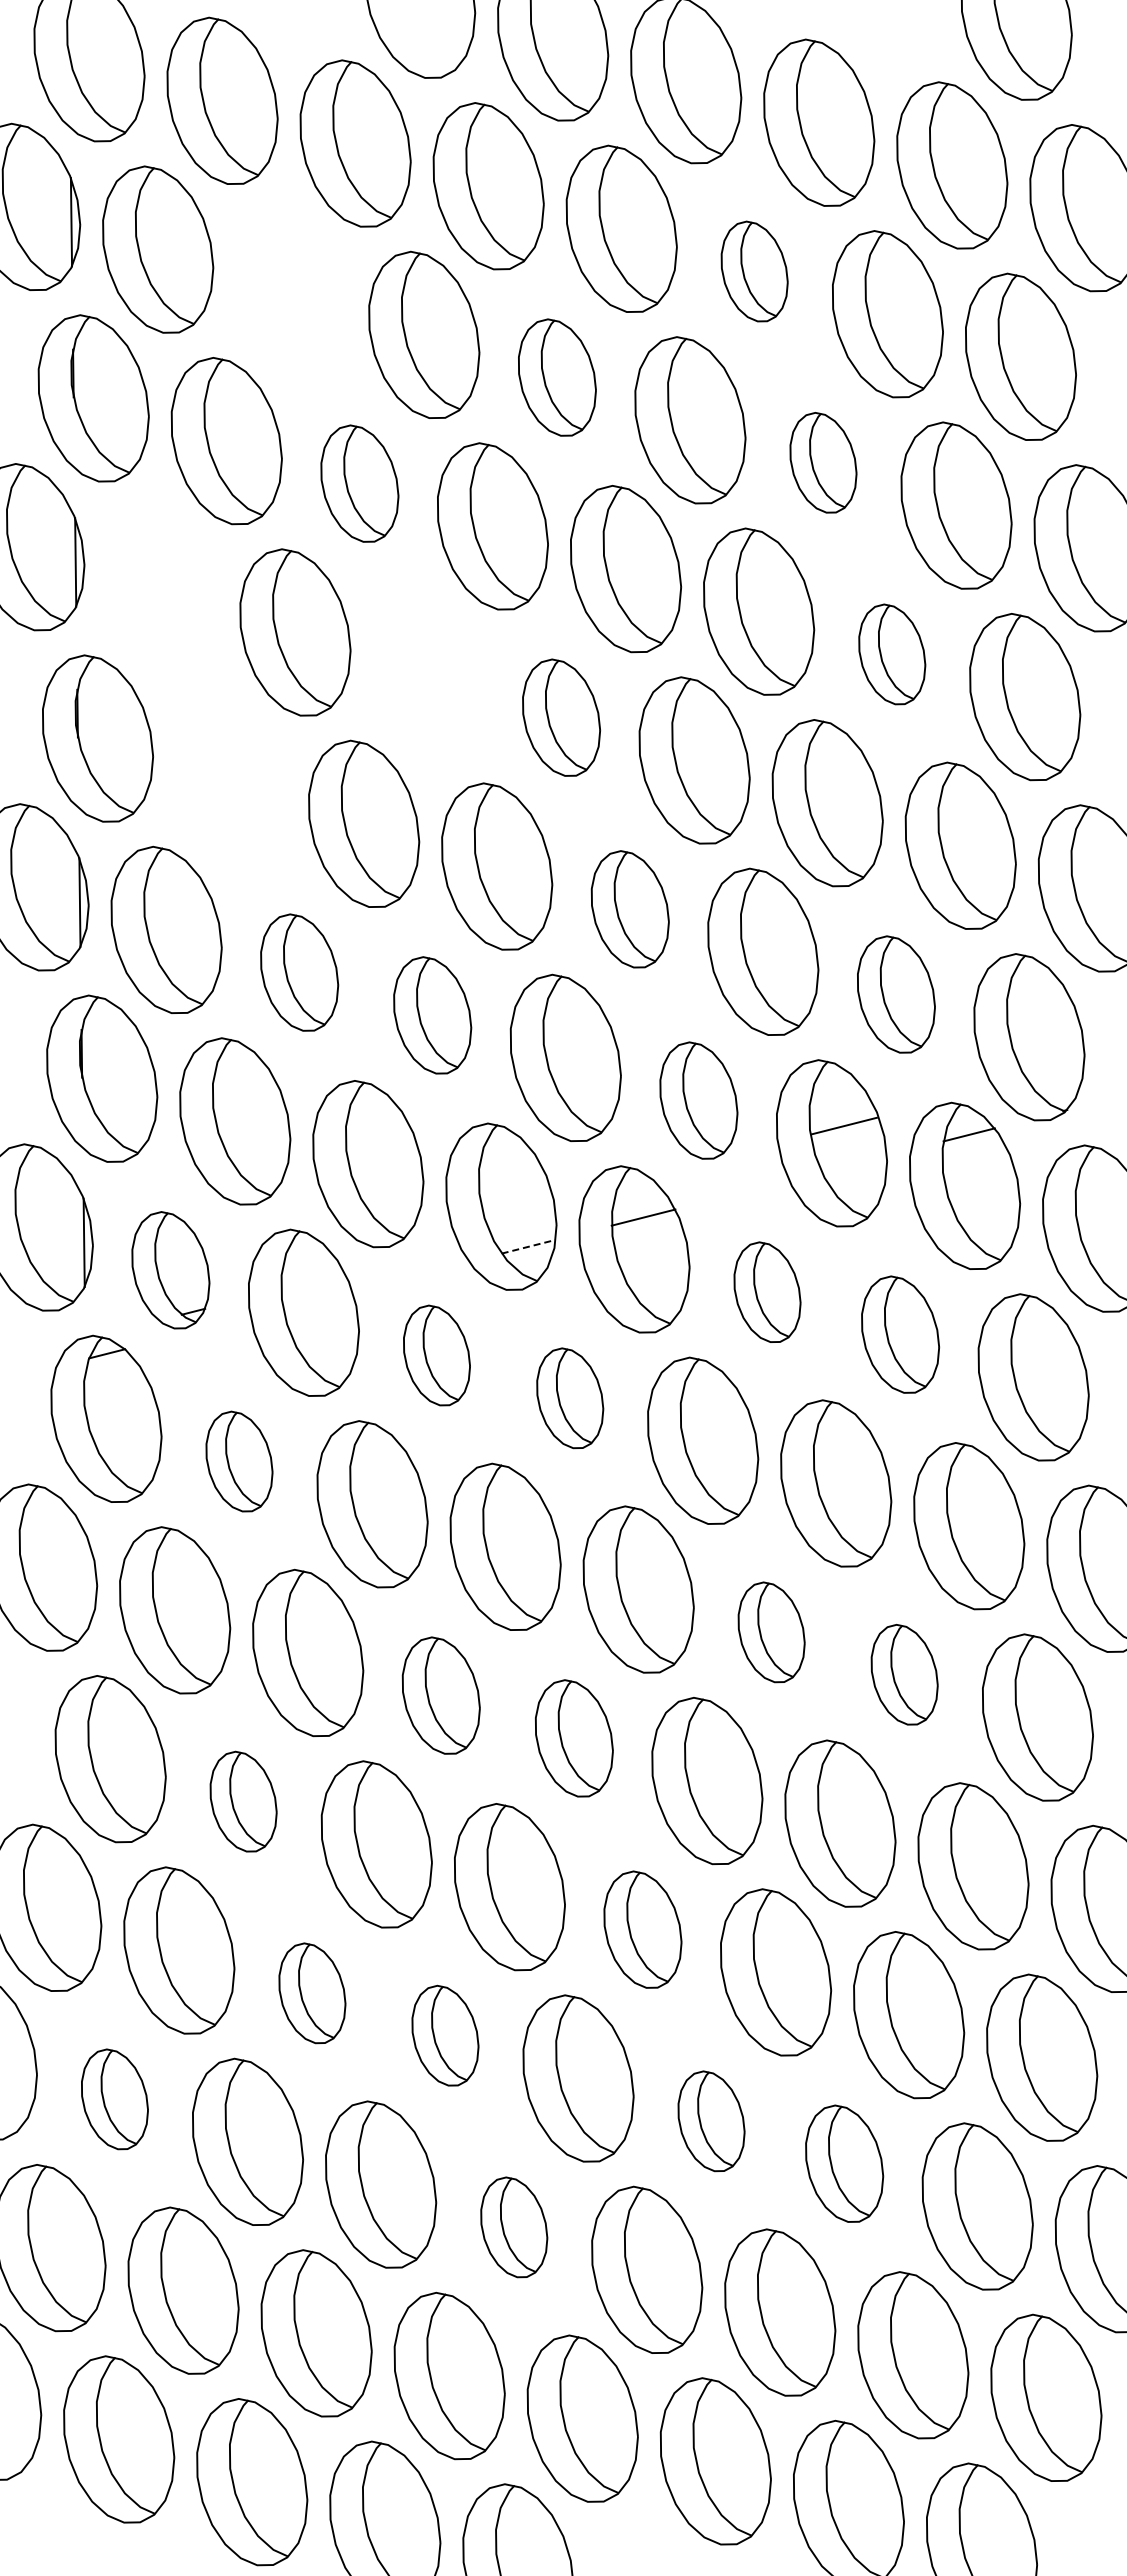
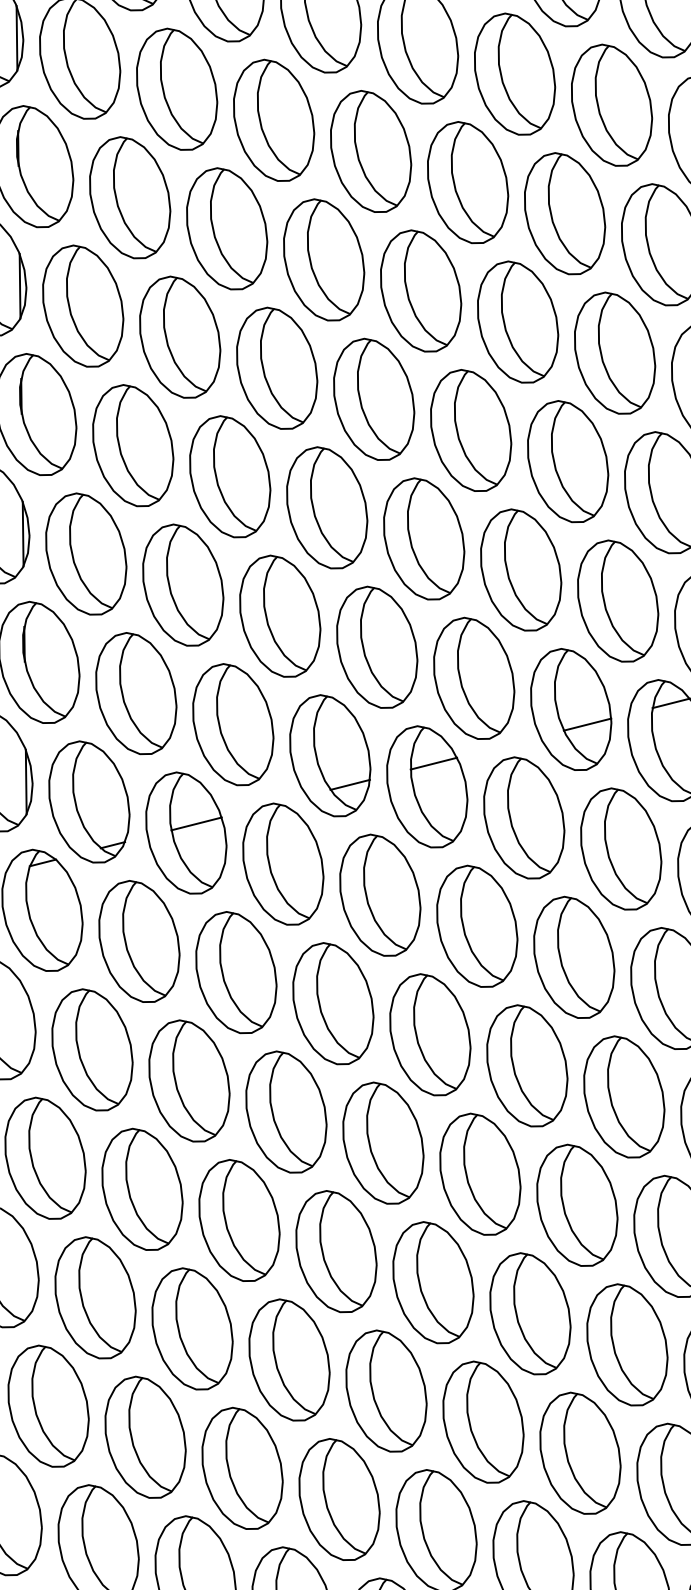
part: (754, 271) -> (514, 74), size x1.67
part: (291, 292) -> (177, 89), added
part: (557, 377) -> (371, 151), size x1.43
part: (823, 462) -> (565, 213), size x1.67
part: (359, 483) -> (226, 228), size x1.43
part: (162, 589) -> (83, 305), added
part: (892, 654) -> (615, 353), size x1.67
part: (428, 675) -> (277, 368), added
part: (561, 717) -> (374, 399), size x1.43
part: (231, 781) -> (133, 445), added
part: (630, 909) -> (424, 539), size x1.43
part: (299, 972) -> (183, 585), size x1.43
part: (896, 994) -> (618, 601), size x1.43
part: (432, 1015) -> (280, 616), size x1.43
part: (698, 1100) -> (473, 678), size x1.43
line: (843, 1125) -> (586, 724), moved
line: (528, 1246) -> (350, 784), dashed -> solid
part: (170, 1270) -> (89, 802), size x1.43
part: (767, 1292) -> (524, 818), size x1.67
line: (317, 1300) -> (196, 824), added
part: (900, 1334) -> (621, 848), size x1.43
part: (436, 1355) -> (283, 864), size x1.67
part: (570, 1398) -> (380, 895), size x1.67
part: (239, 1461) -> (139, 941), size x1.67
part: (771, 1632) -> (527, 1066), size x1.67
part: (904, 1674) -> (624, 1096), size x1.67
part: (441, 1695) -> (286, 1111), size x1.43
part: (574, 1738) -> (383, 1143), size x1.43
part: (243, 1801) -> (142, 1189), size x1.67
part: (642, 1929) -> (433, 1282), size x1.43
part: (312, 1993) -> (192, 1329), size x1.67
part: (445, 2035) -> (289, 1359), size x1.67
part: (114, 2099) -> (48, 1406), size x1.67
part: (711, 2121) -> (483, 1422), size x1.67
part: (844, 2163) -> (580, 1453), size x1.43
part: (514, 2227) -> (339, 1499), size x1.67

